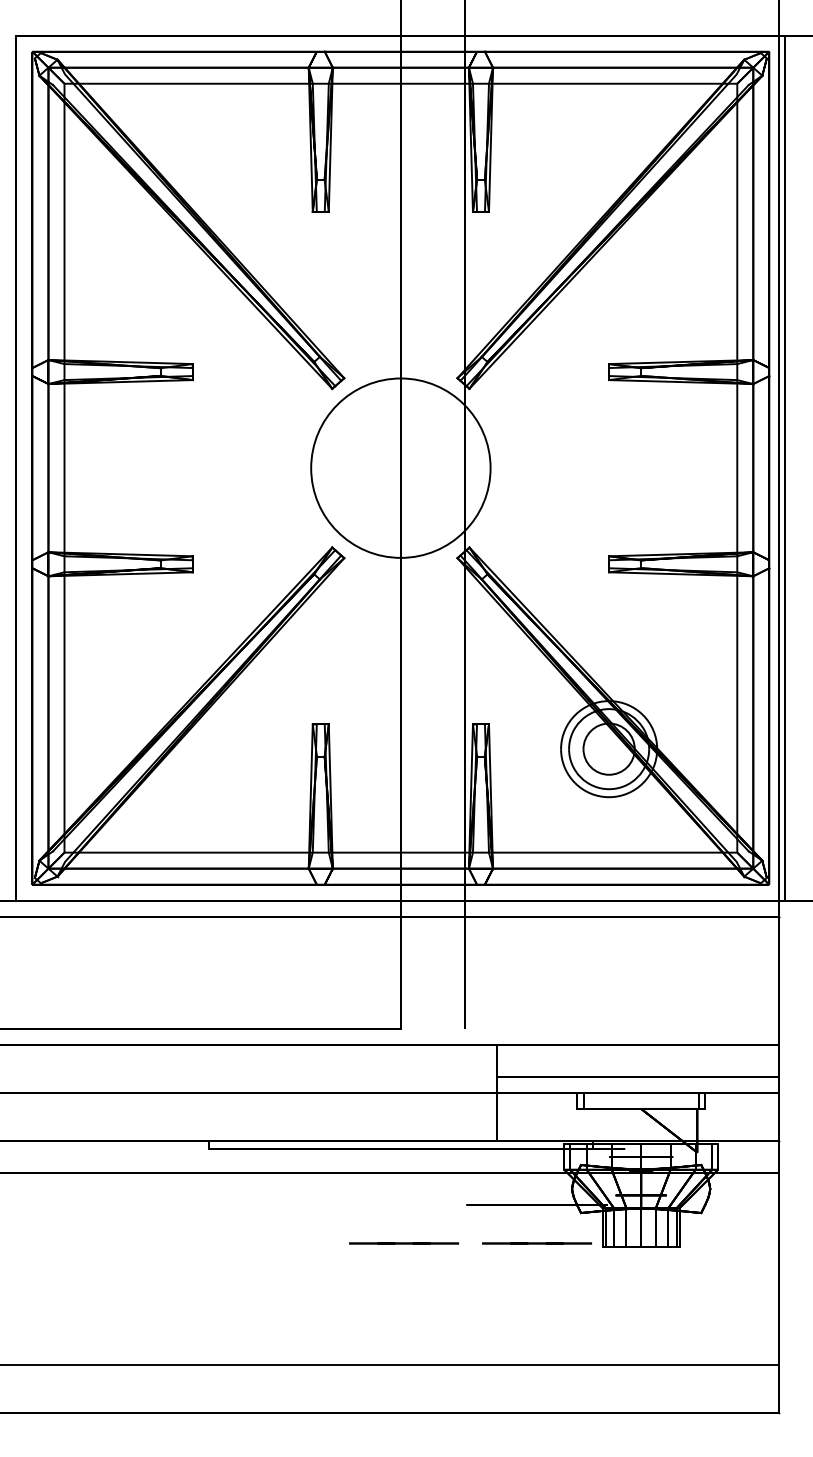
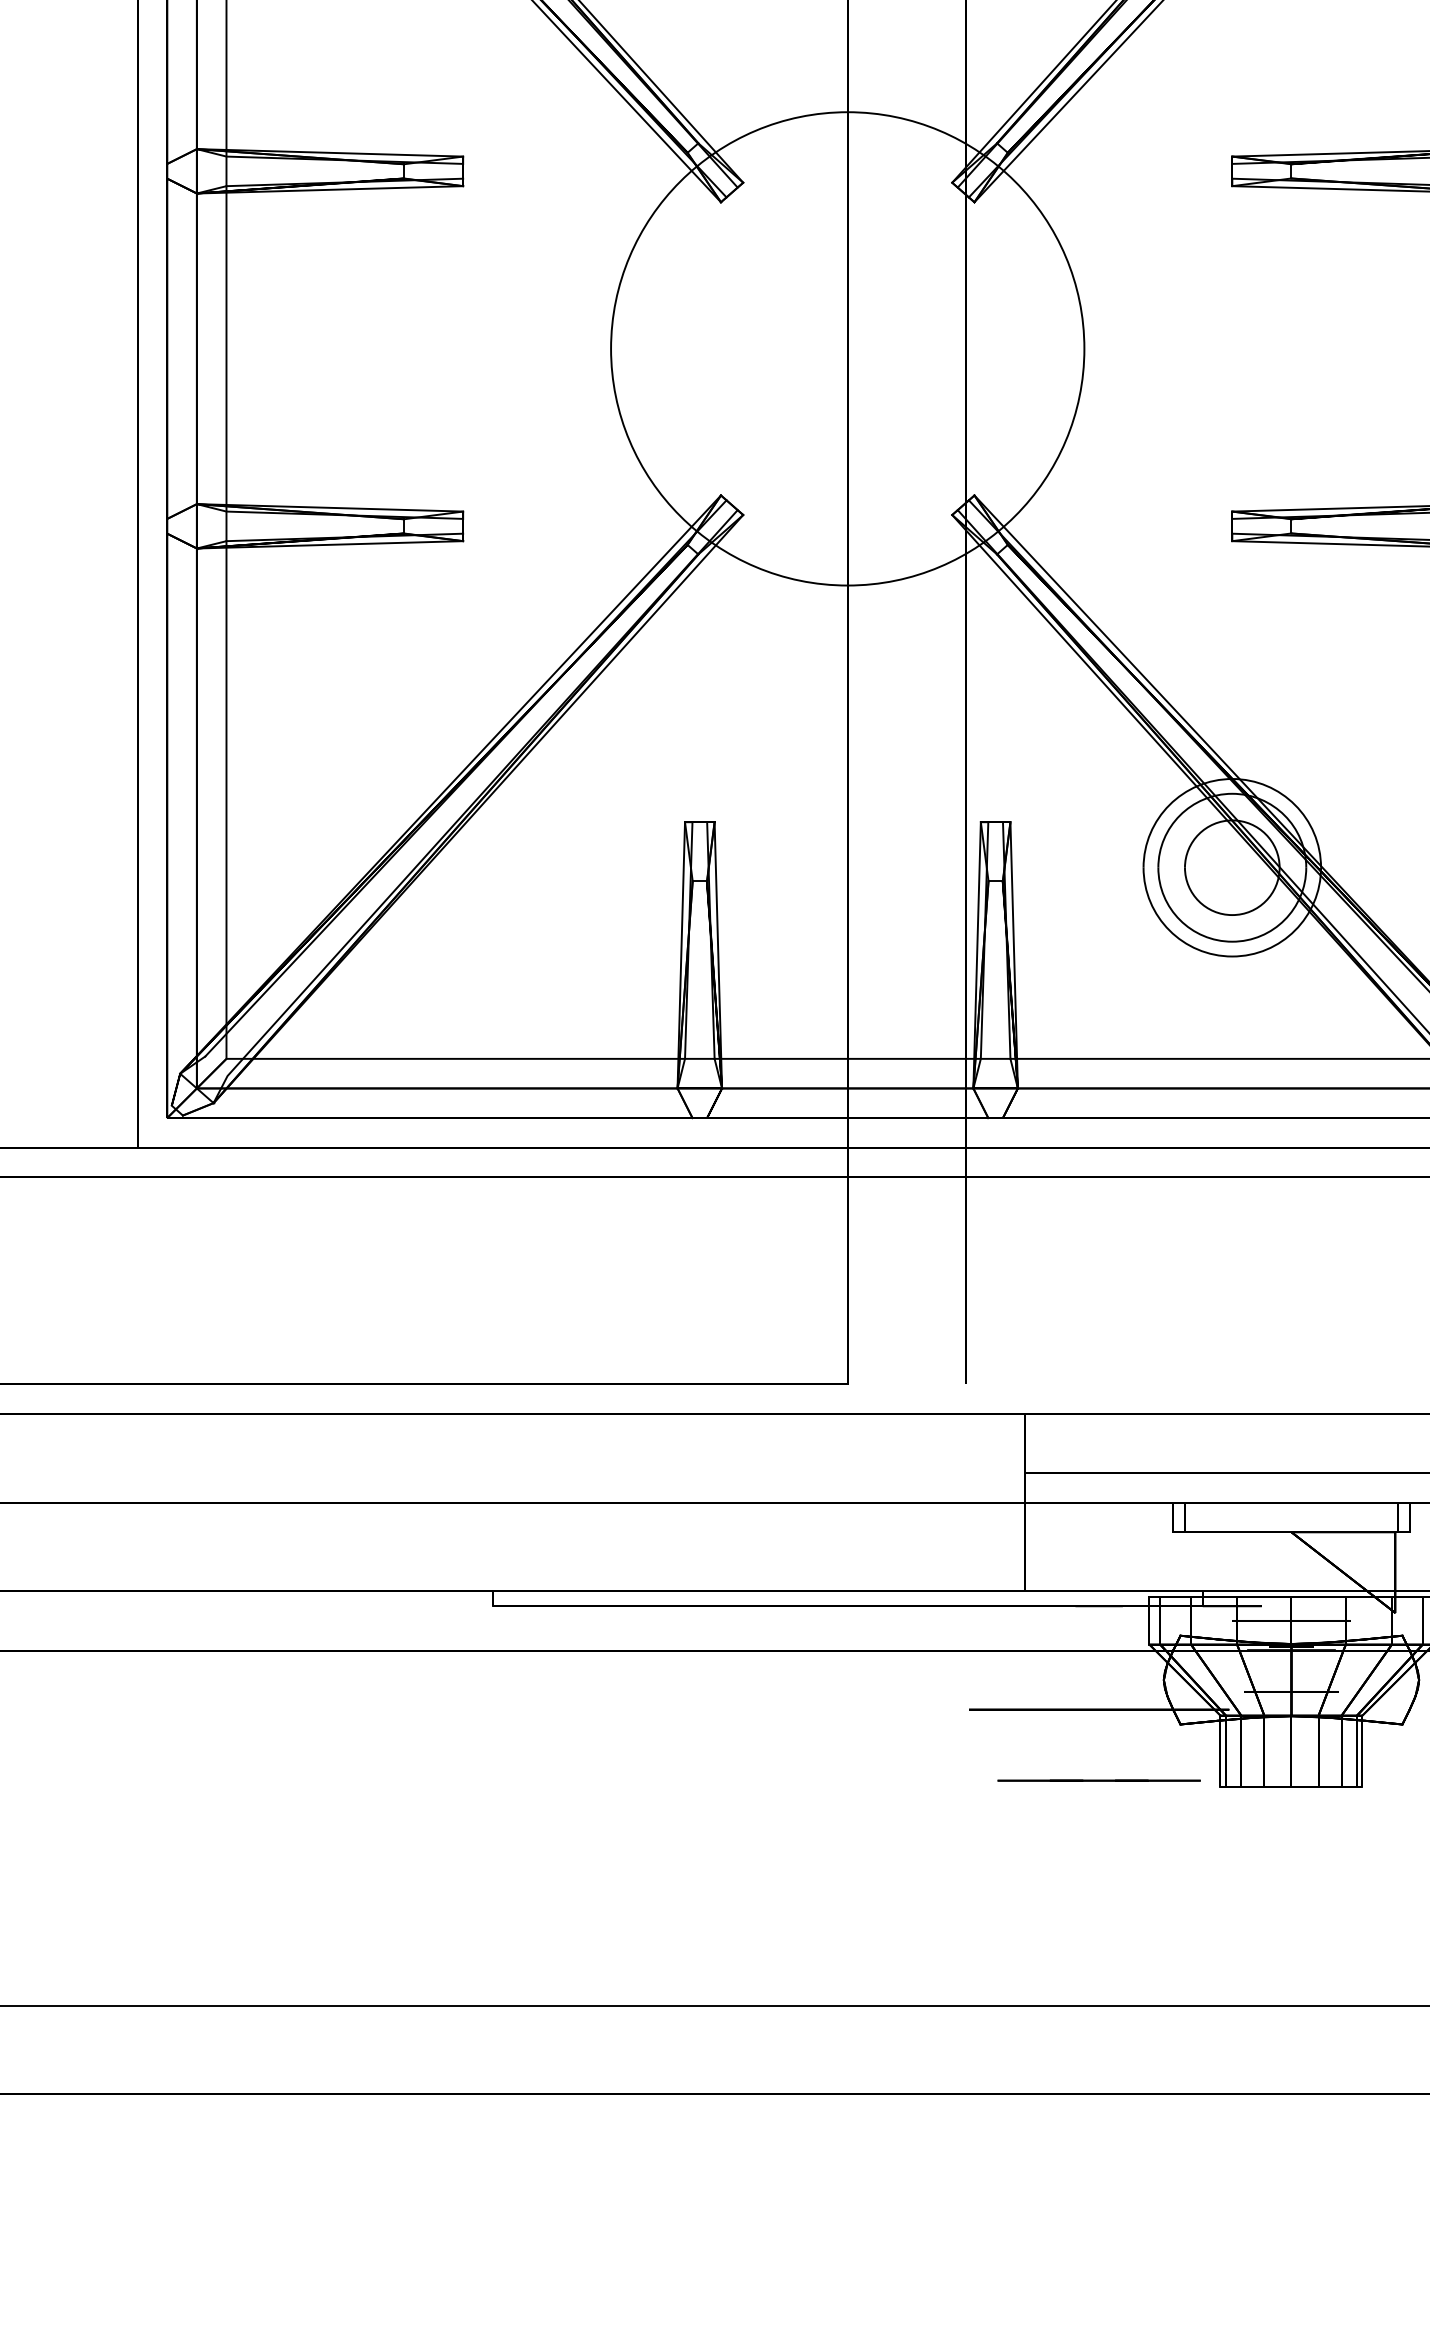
circle: (400, 468) -> (847, 349), size x1.43
line: (404, 1243) -> (854, 1780), removed

